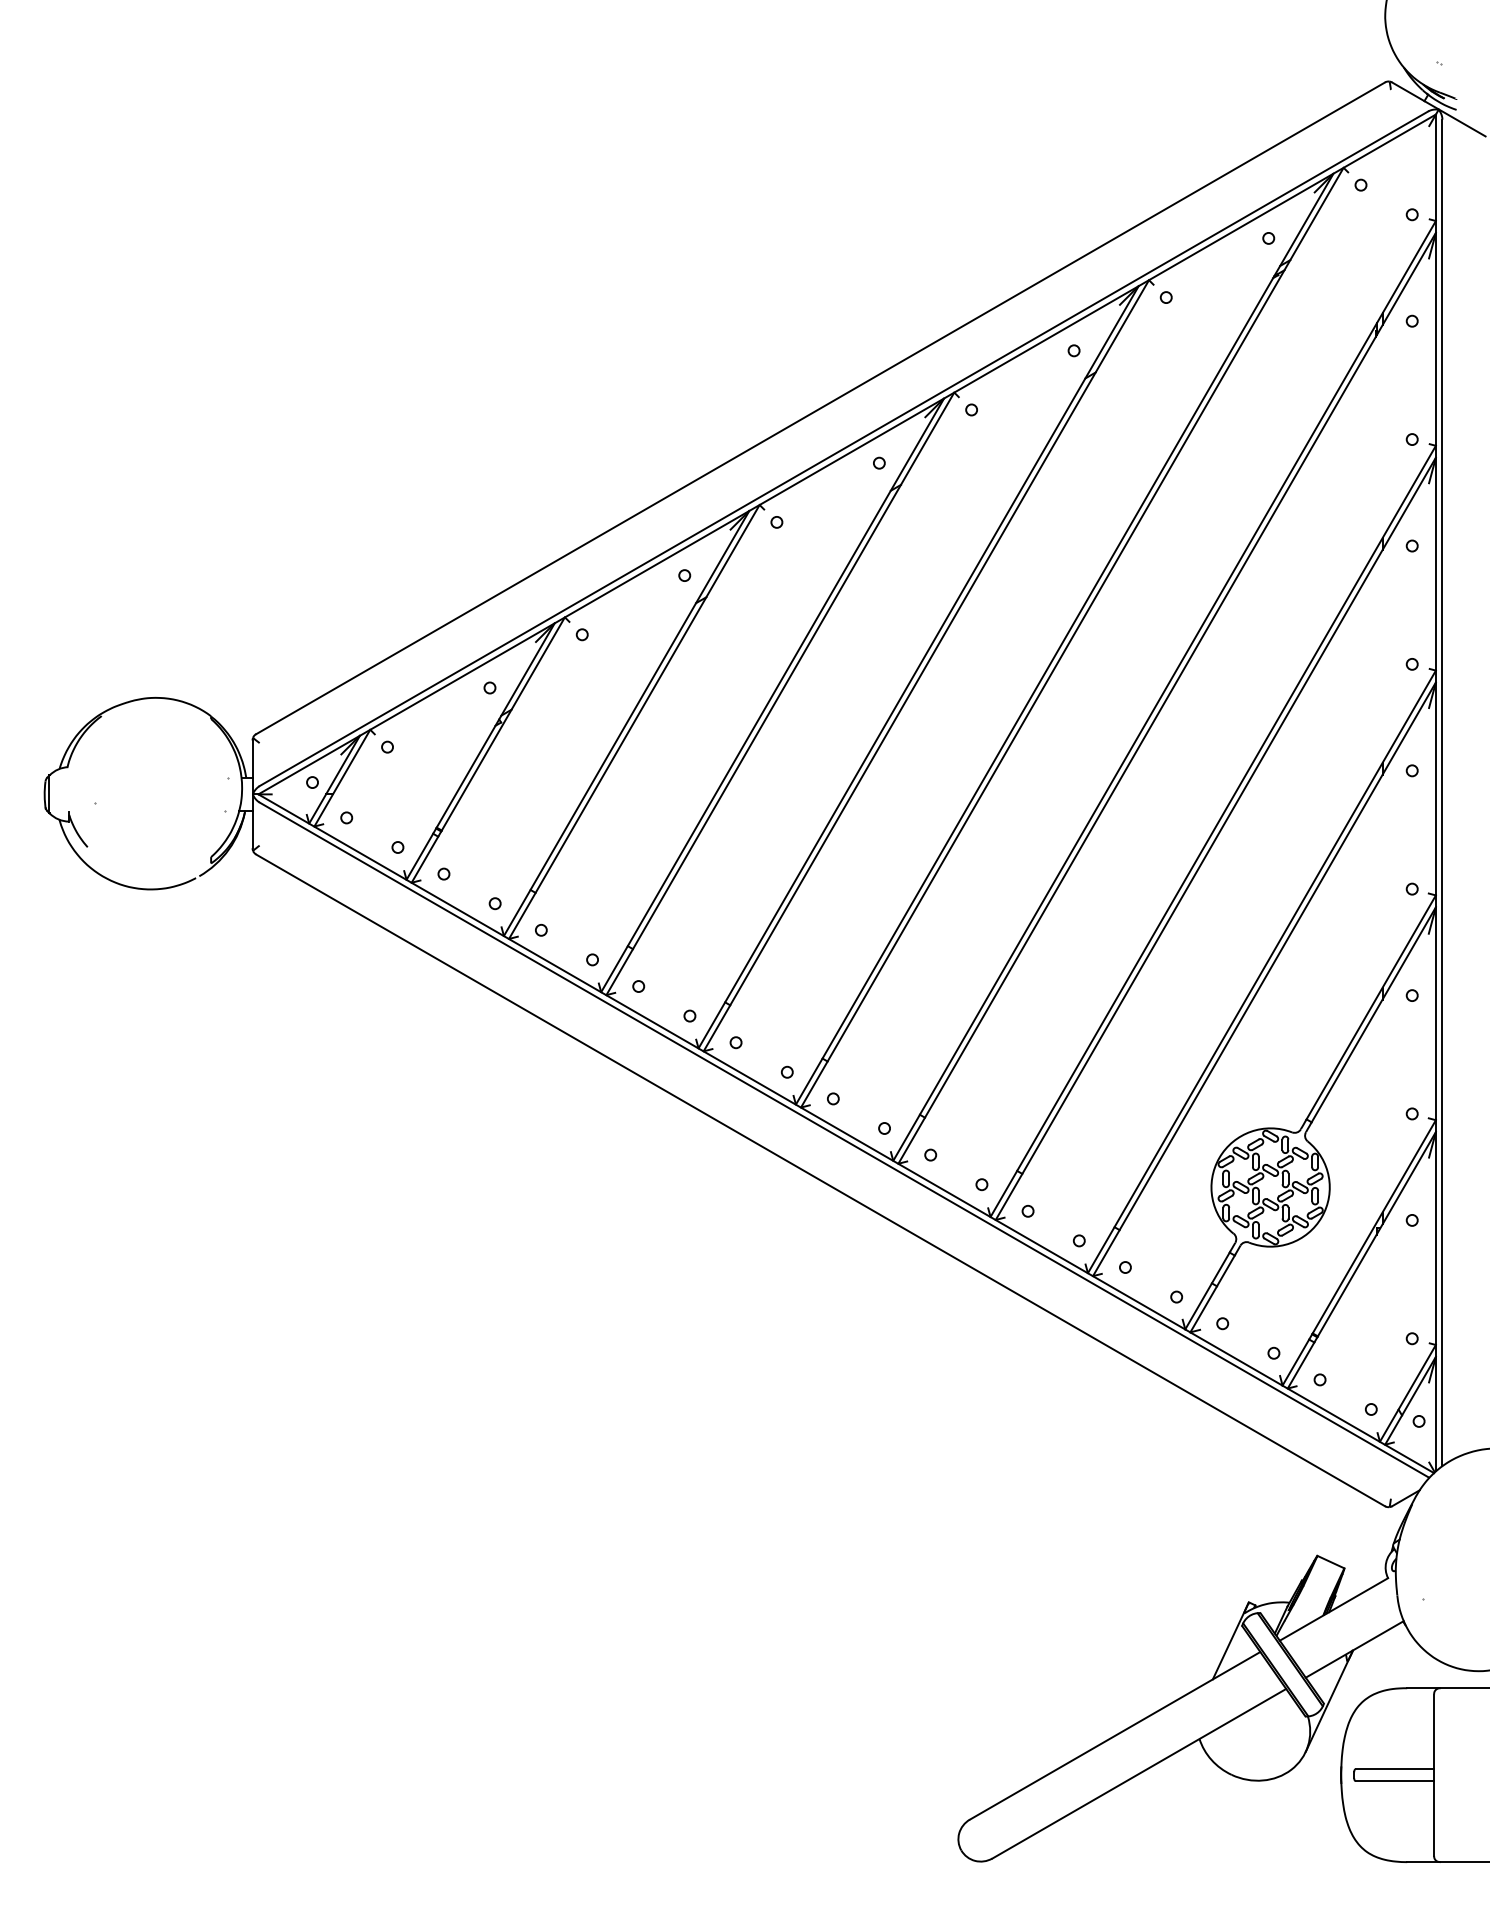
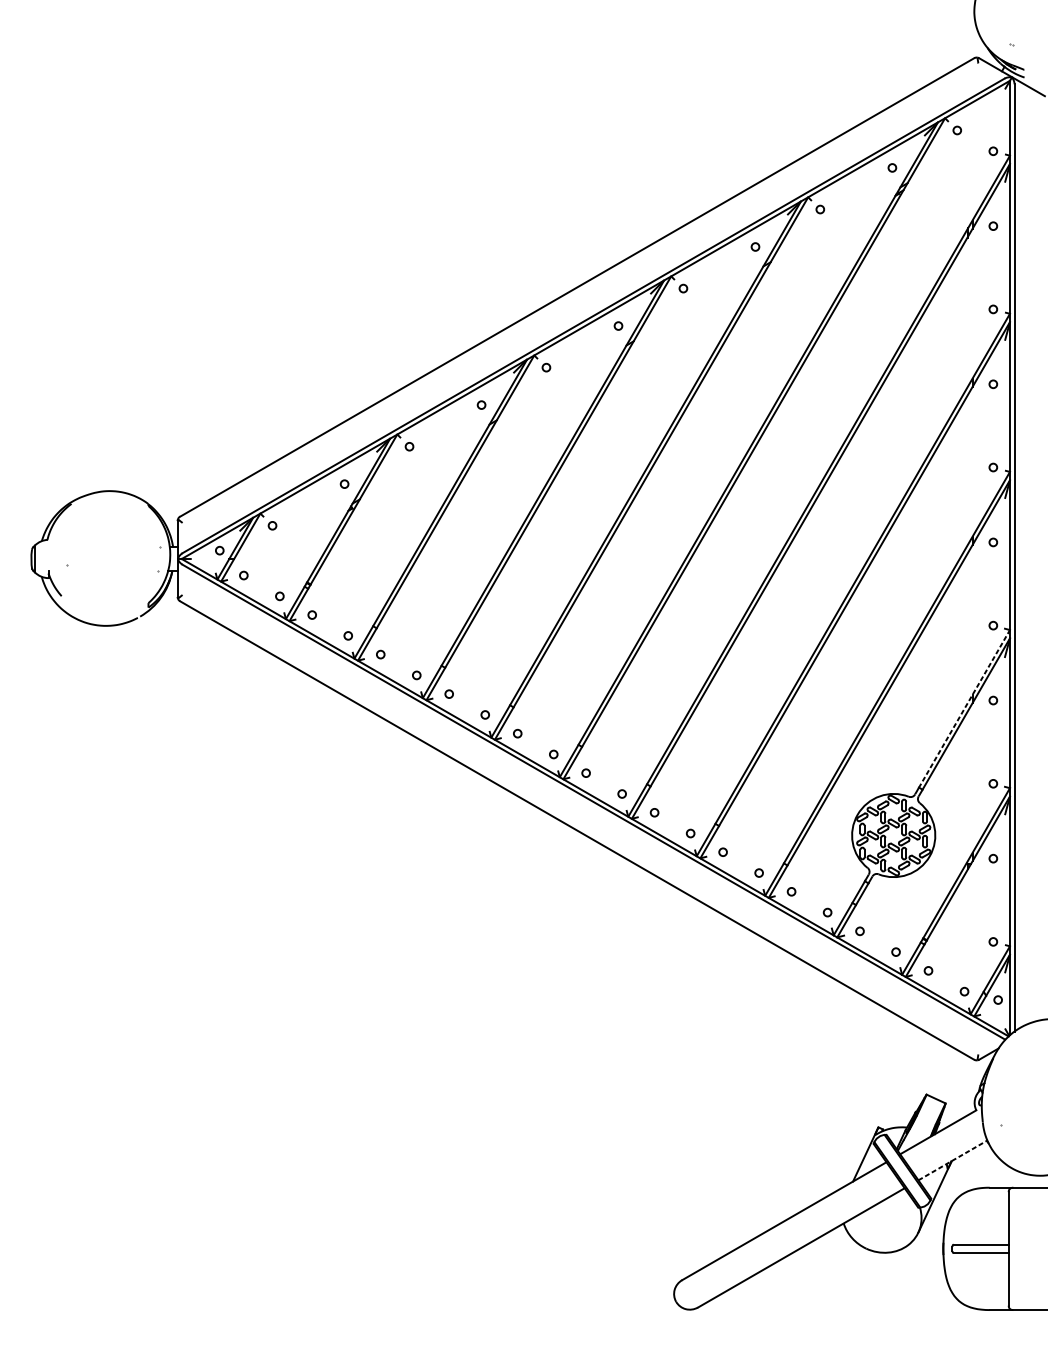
line: (1371, 1007) -> (964, 708), solid -> dashed
line: (1354, 1649) -> (952, 1160), solid -> dashed

